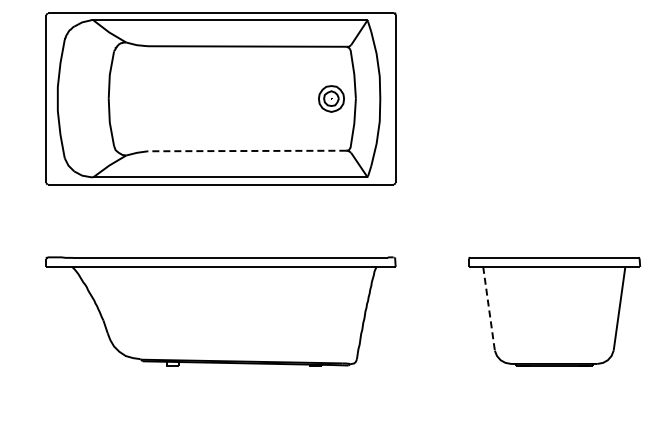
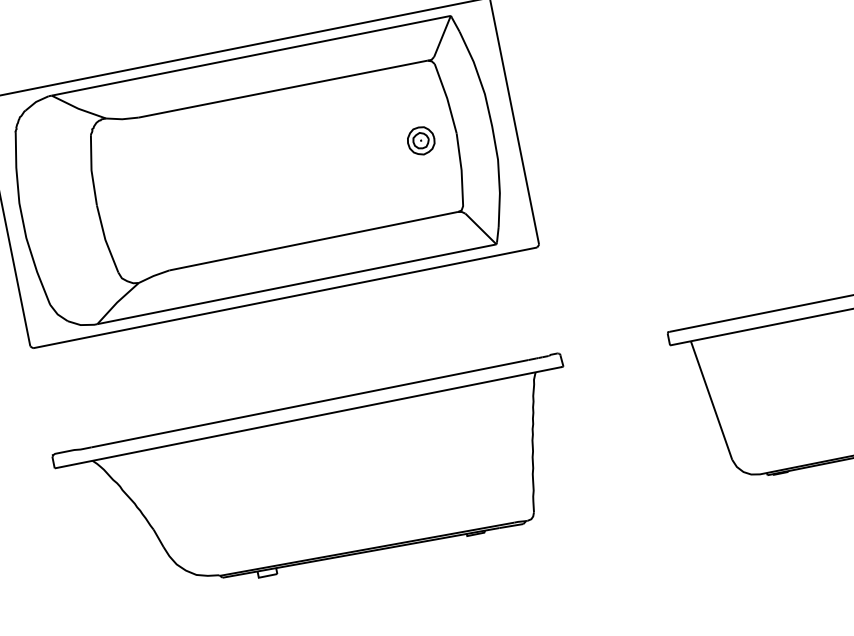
part: (331, 98) -> (421, 140), size x0.71
line: (246, 151) -> (312, 242), dashed -> solid
line: (489, 309) -> (712, 401), dashed -> solid

